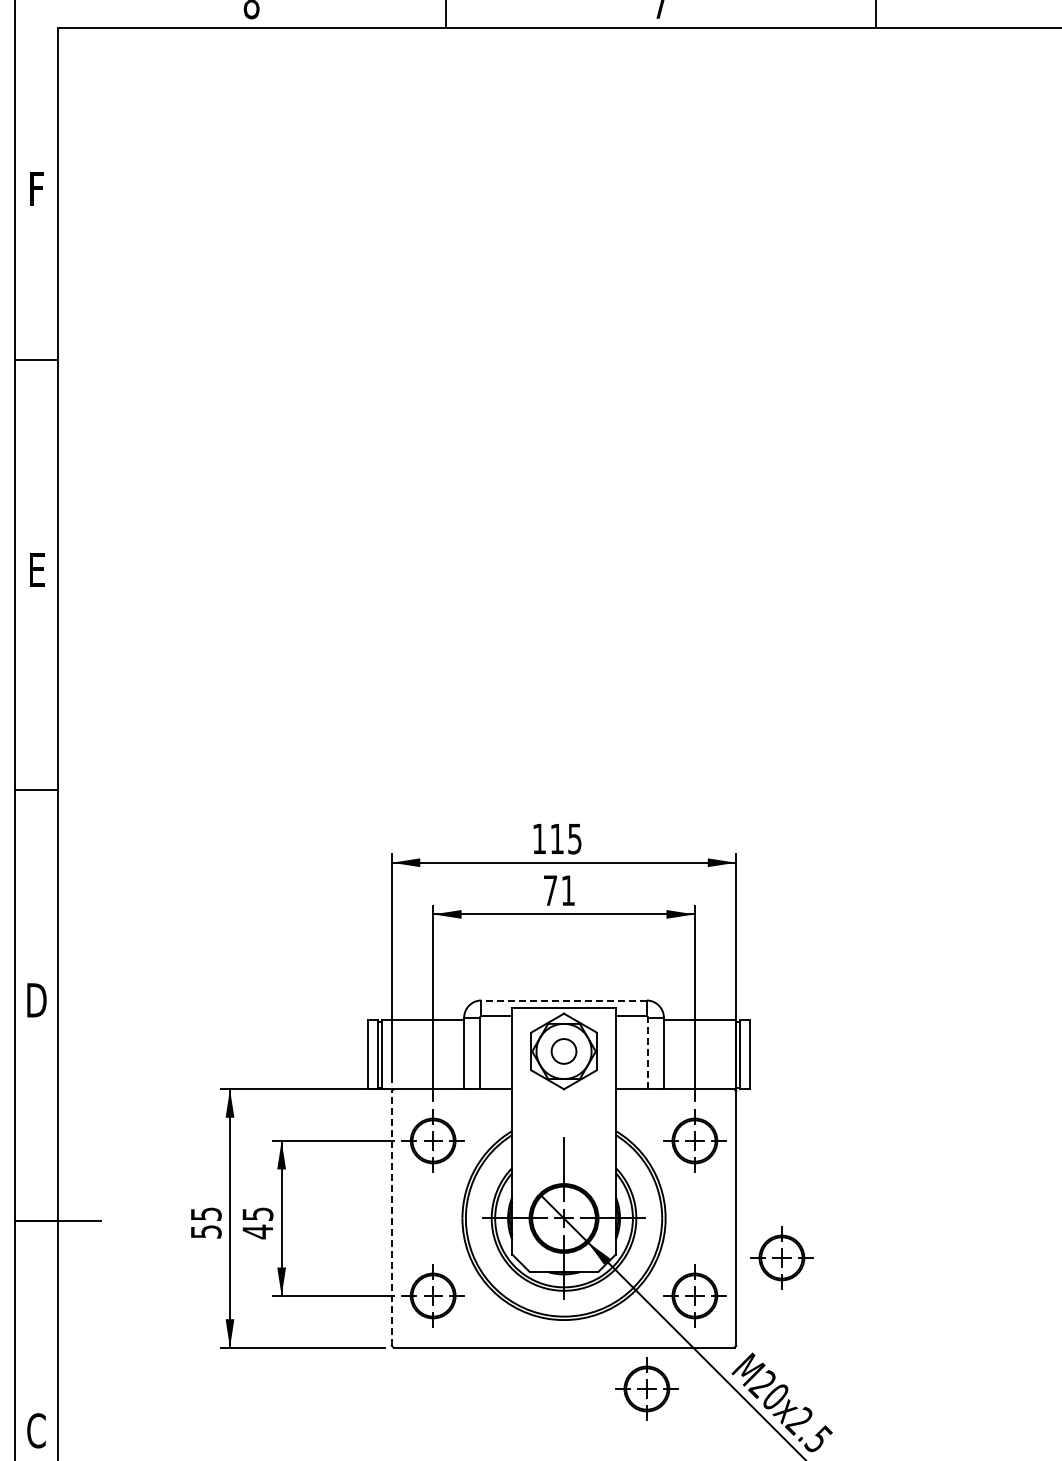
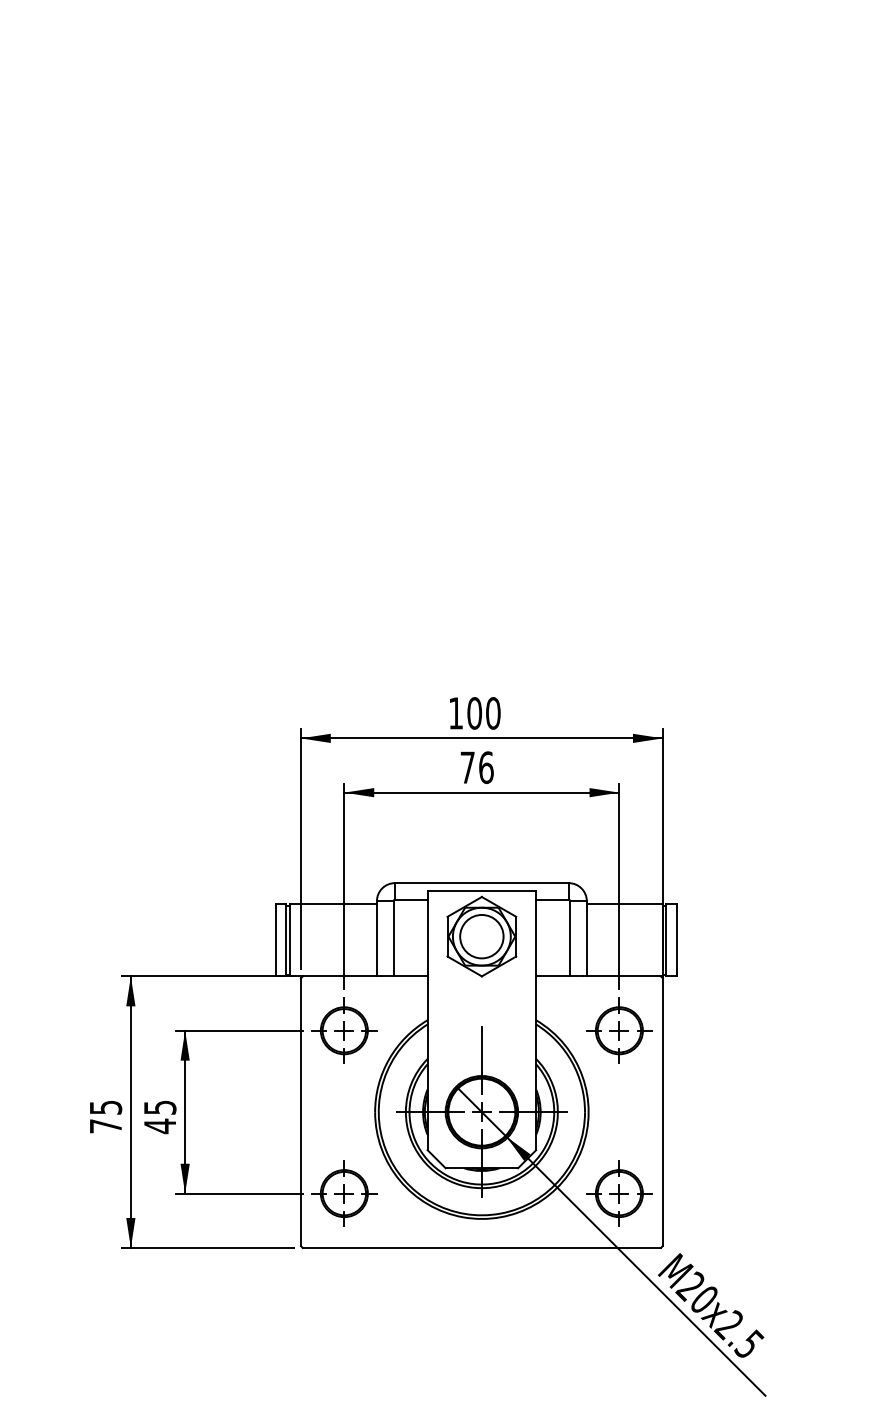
text: (565, 838) -> (483, 712), 115 -> 100
text: (568, 890) -> (486, 767), 71 -> 76
line: (564, 1000) -> (482, 883), dashed -> solid
circle: (563, 1051) -> (481, 936), size x1.67
line: (648, 1053) -> (570, 938), dashed -> solid
line: (391, 1217) -> (300, 1111), dashed -> solid
text: (206, 1231) -> (106, 1125), 55 -> 75
part: (781, 1257) -> (710, 1153), removed
part: (646, 1388) -> (568, 1290), removed

